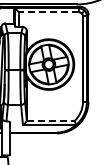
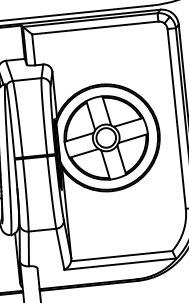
line: (48, 12) -> (94, 28), dashed -> solid
line: (51, 120) -> (123, 254), dashed -> solid

